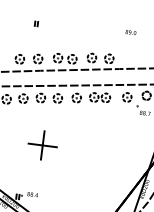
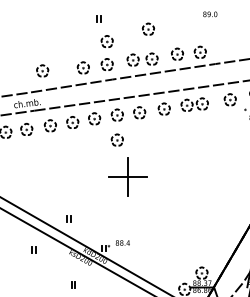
text: (131, 32) -> (210, 14), moved
part: (72, 35) -> (148, 28), added
part: (39, 41) -> (106, 41), added
part: (37, 116) -> (116, 139), added

